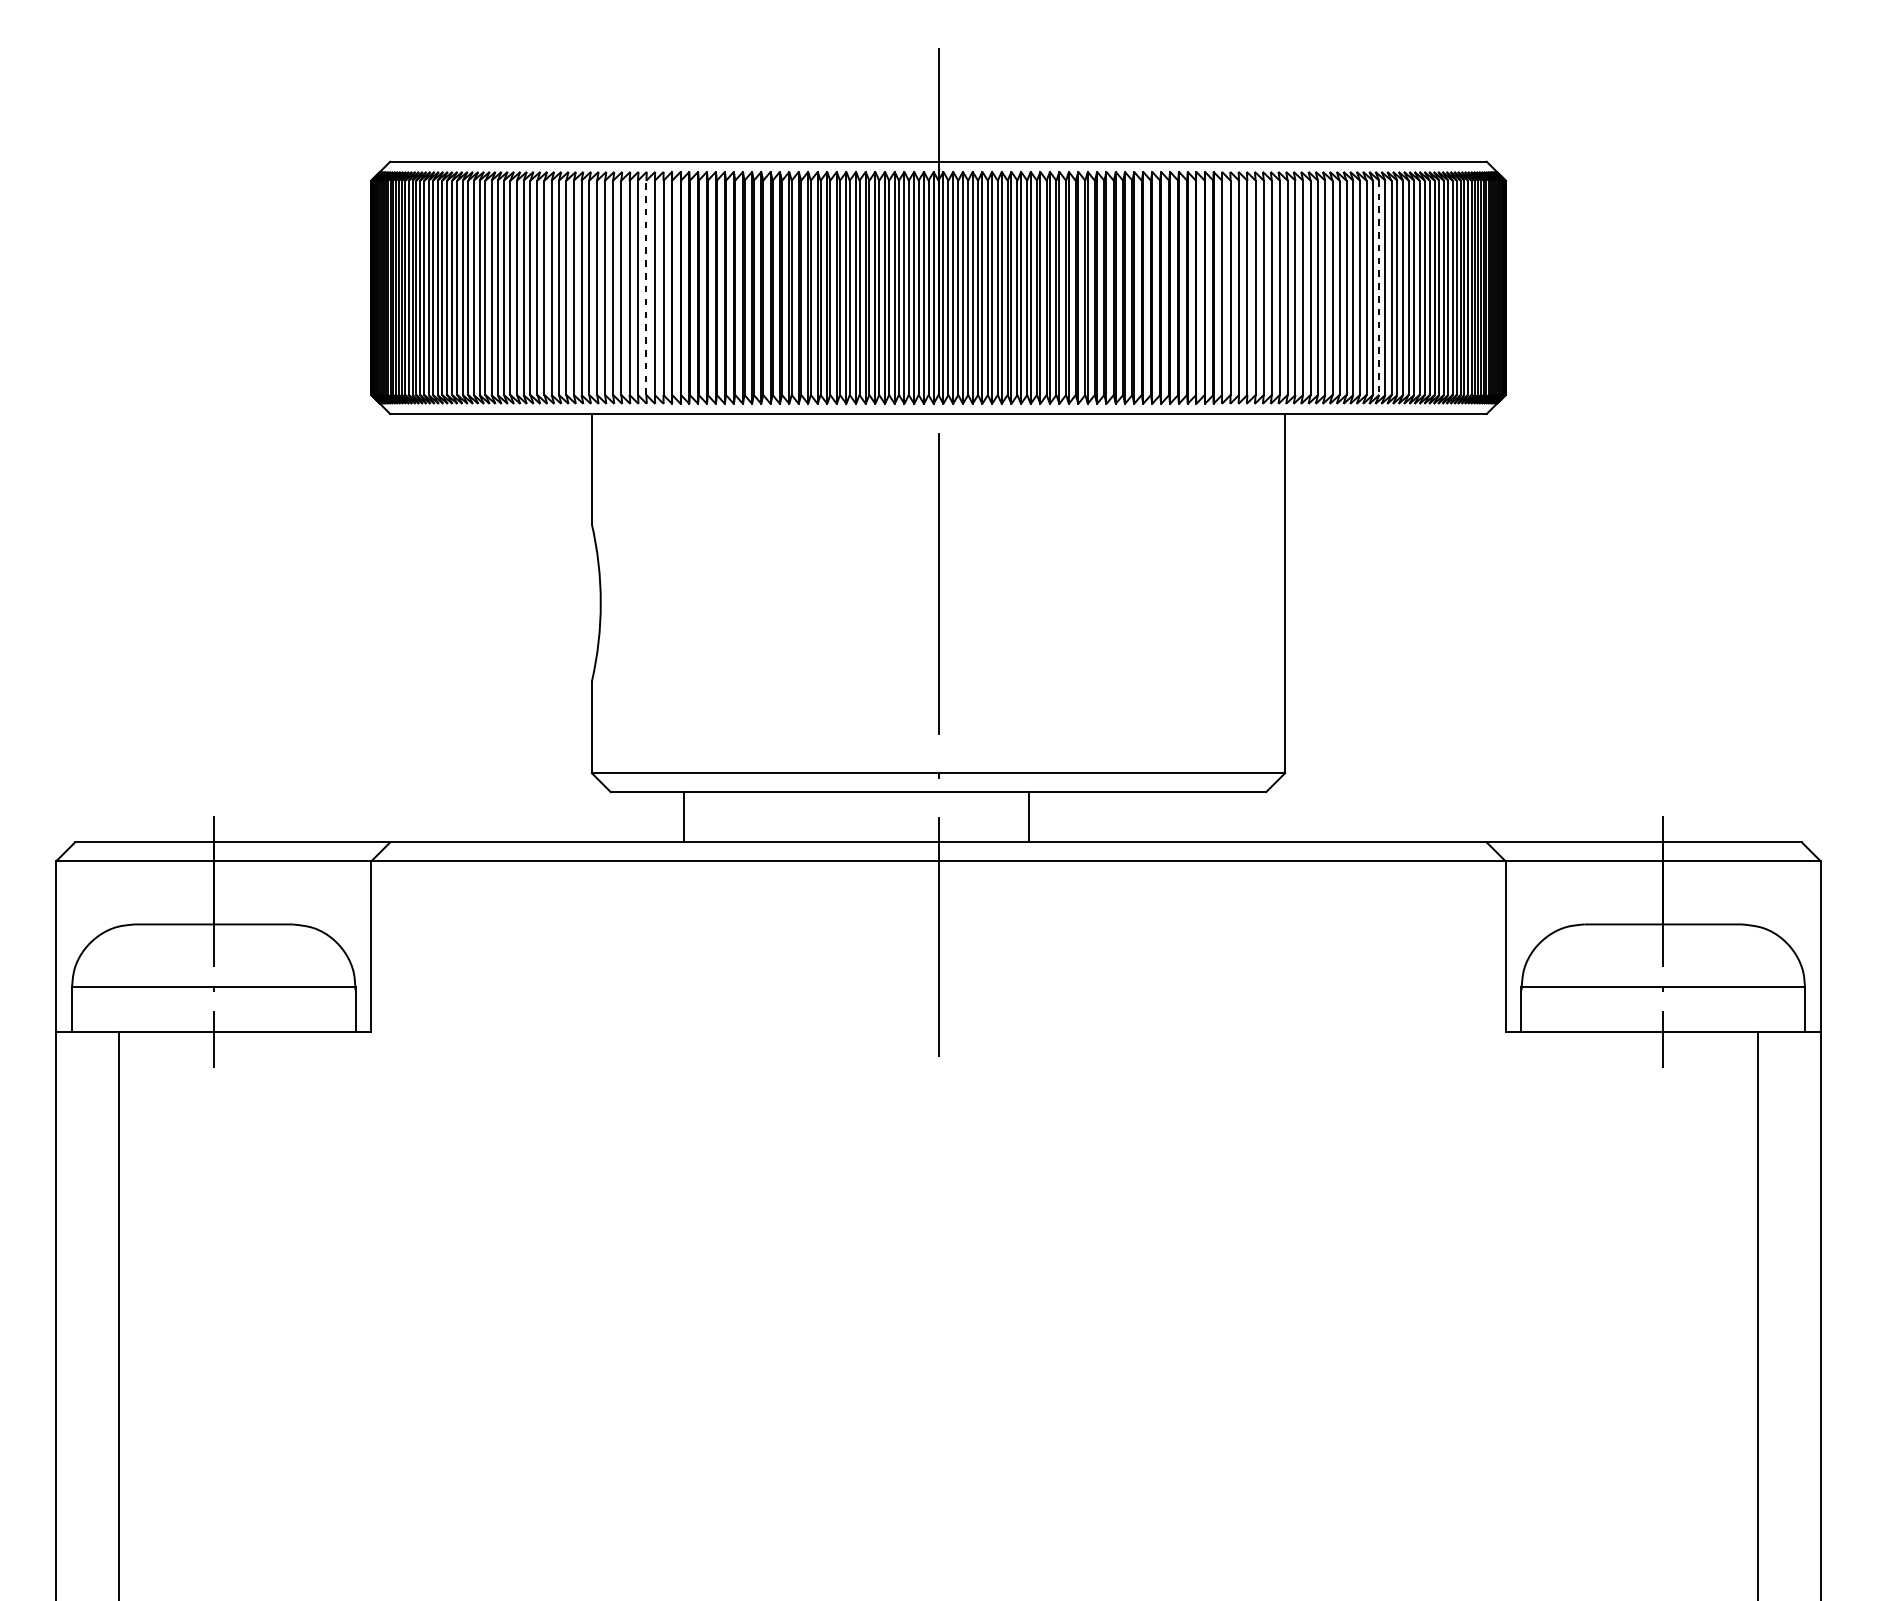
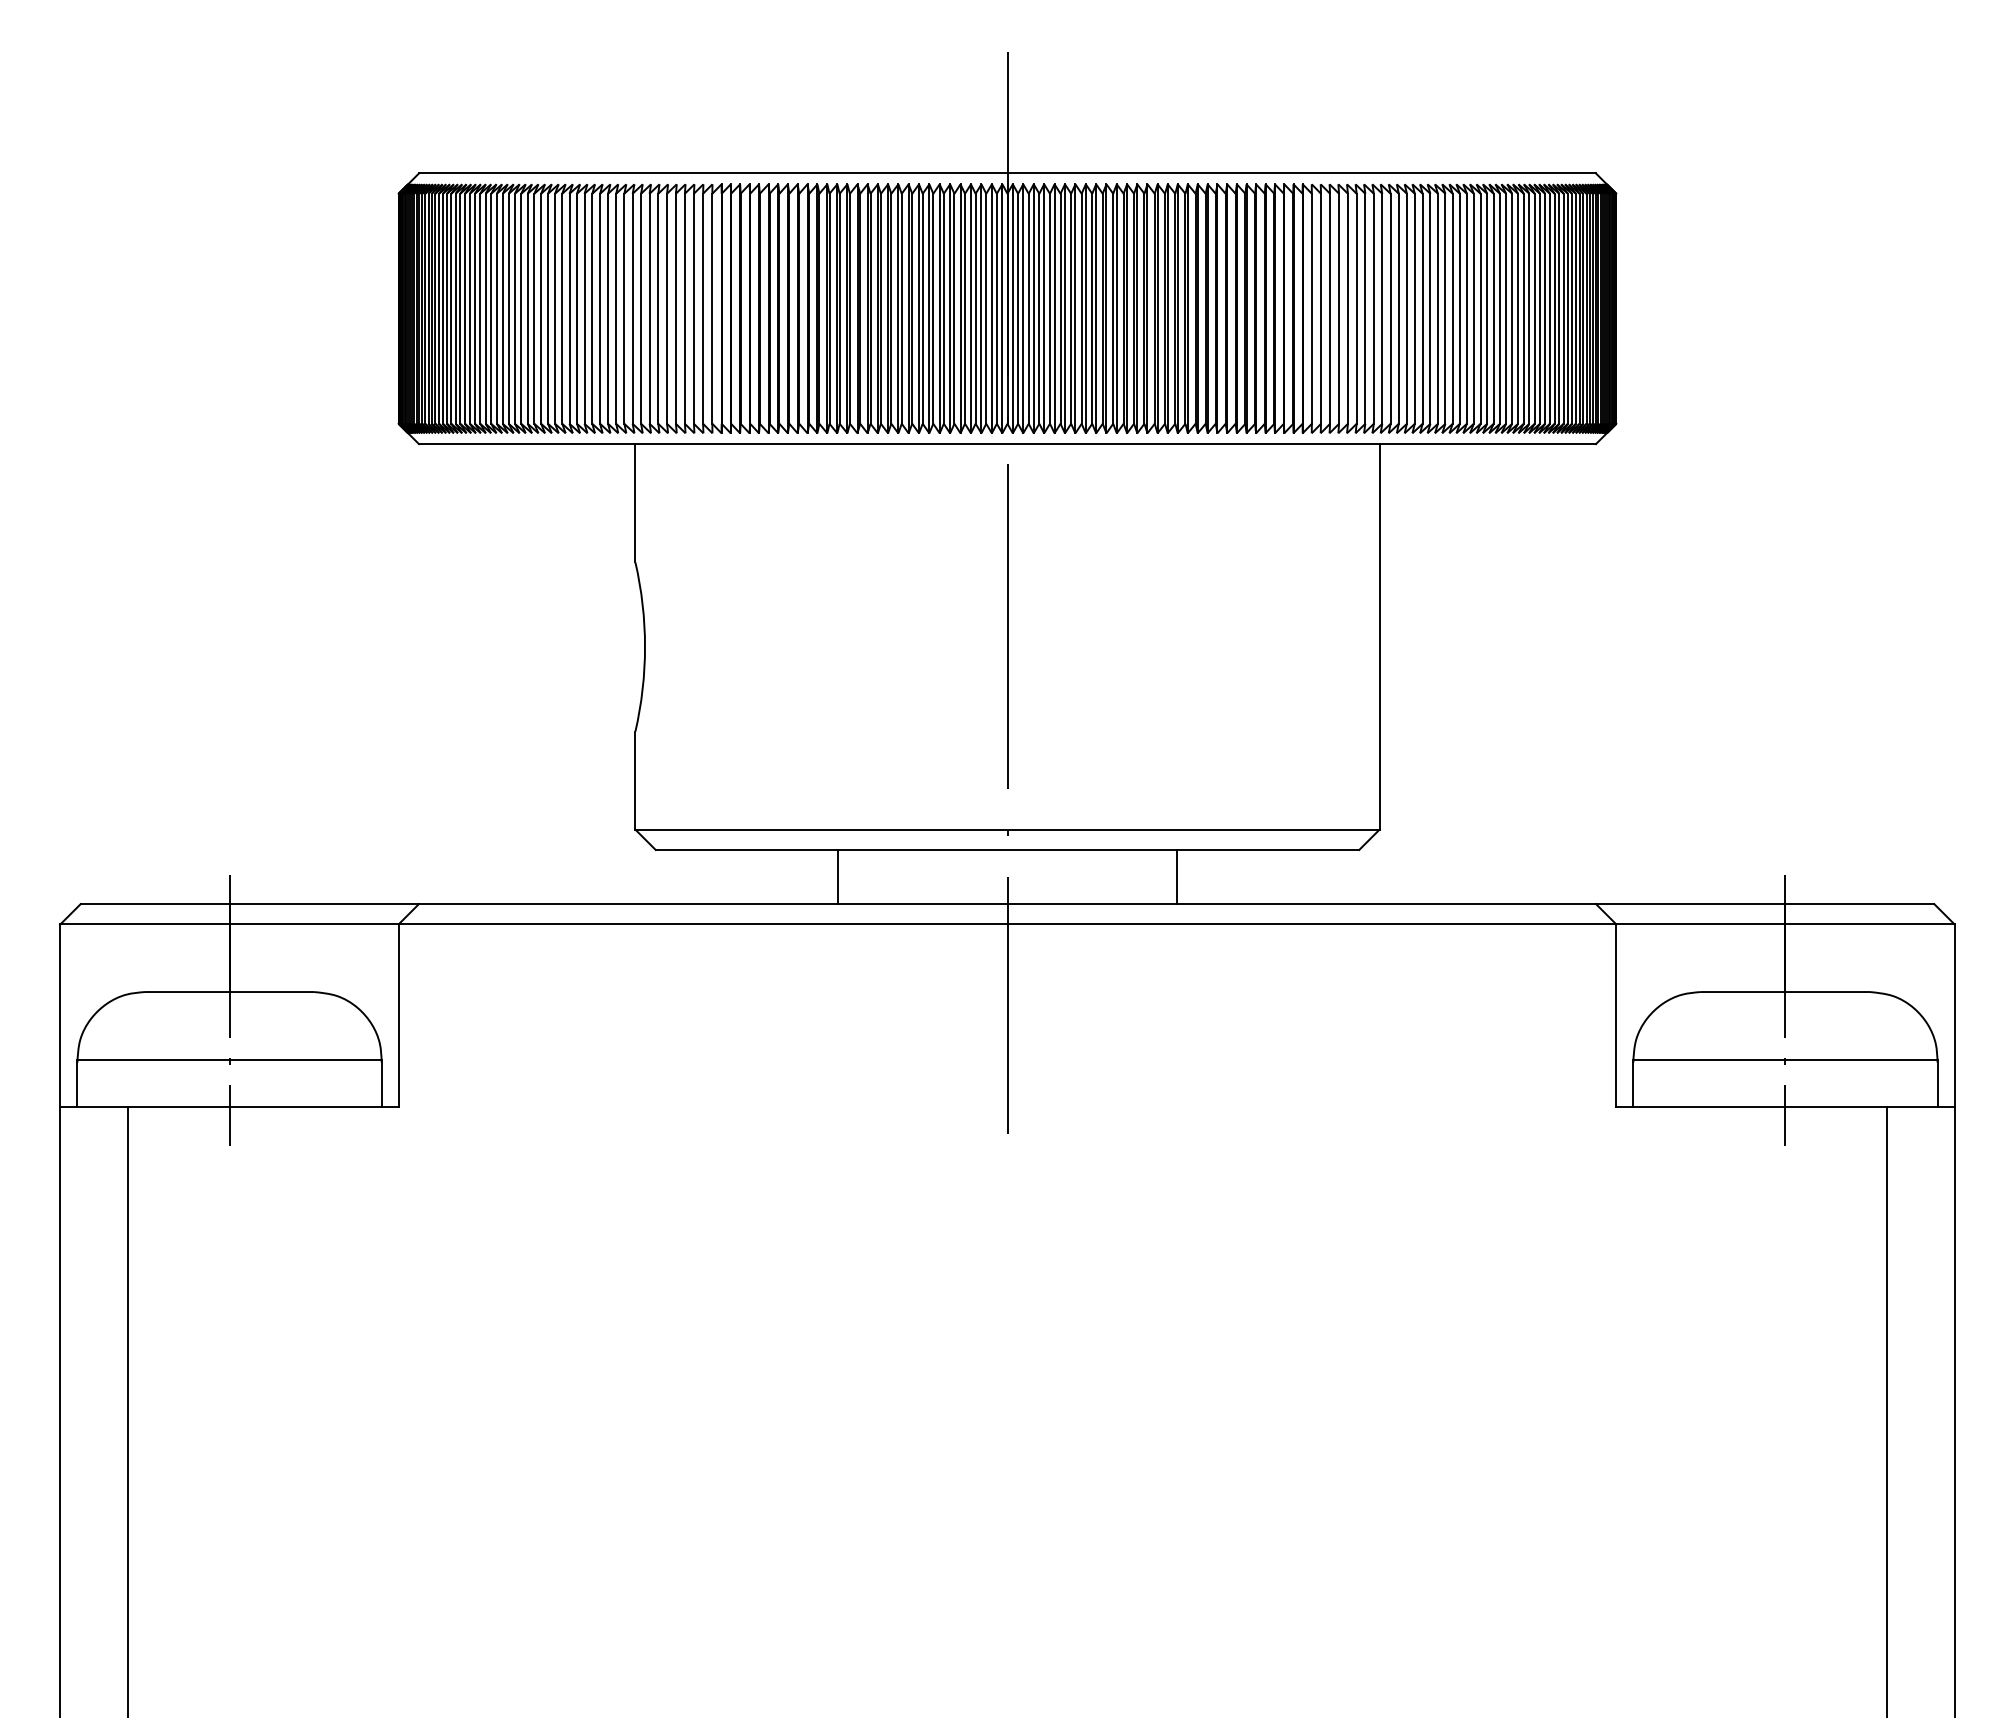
line: (645, 287) -> (693, 308), dashed -> solid
line: (1379, 287) -> (1480, 308), dashed -> solid
line: (684, 816) -> (838, 876), moved
line: (1028, 816) -> (1176, 876), moved

